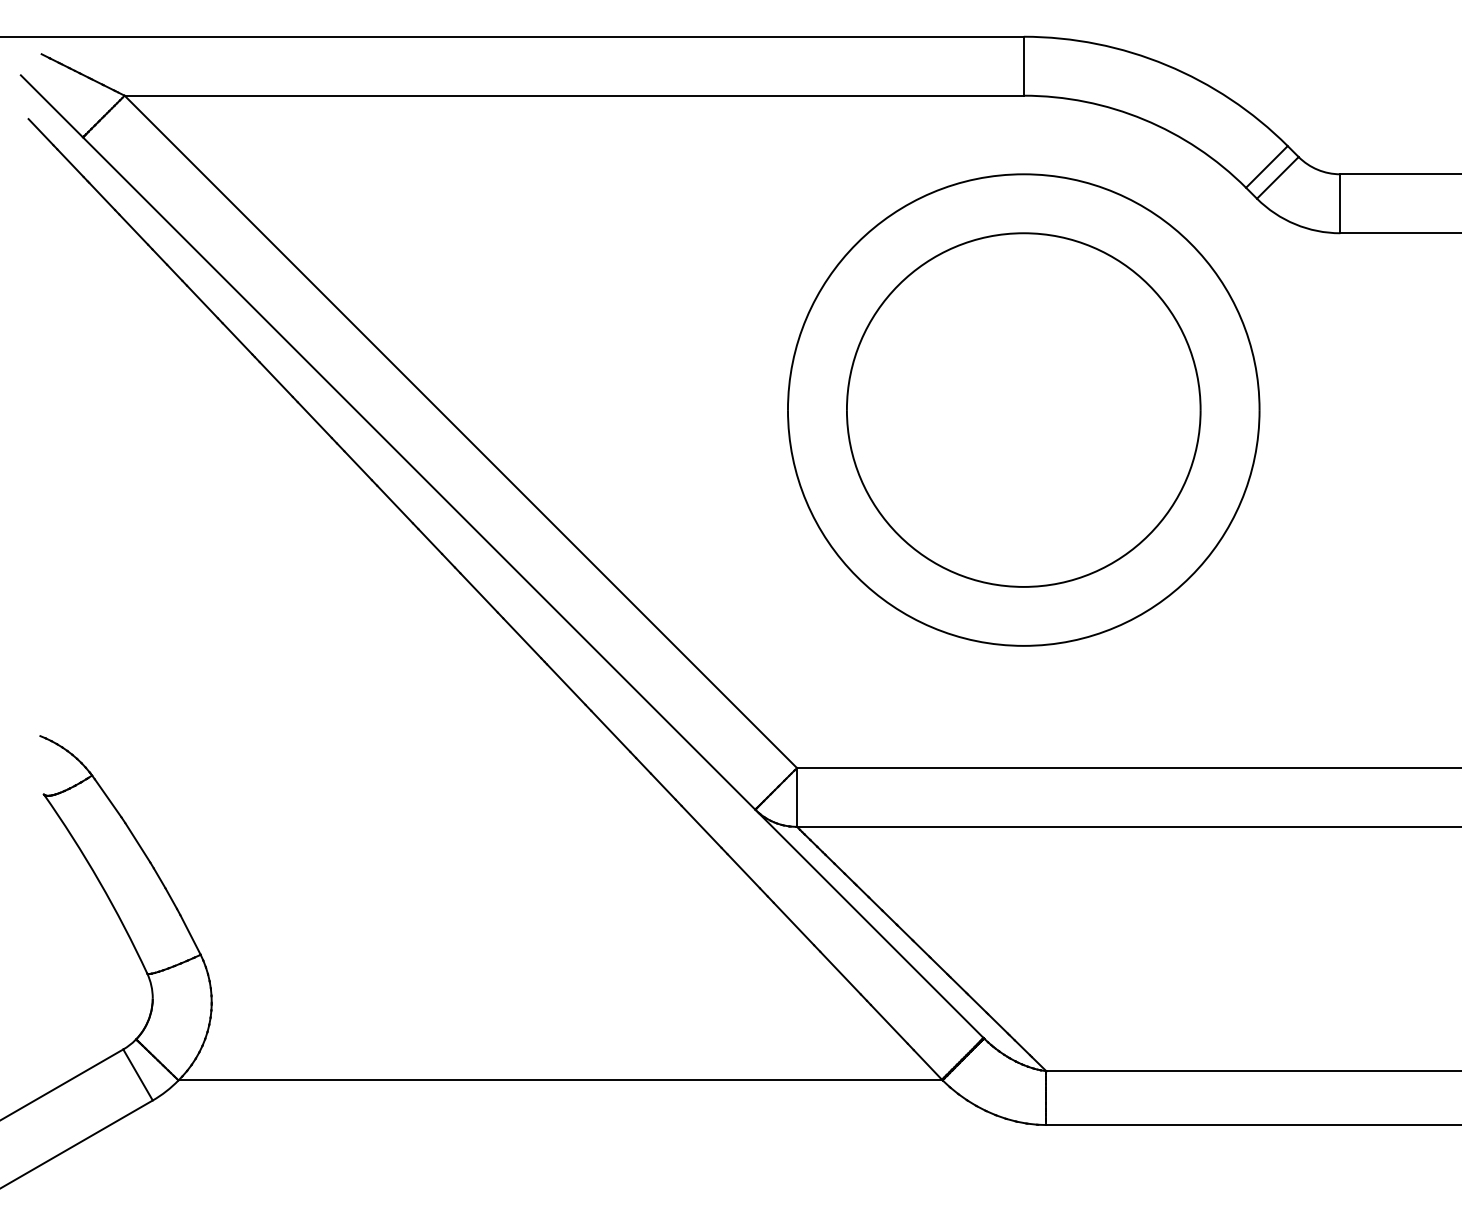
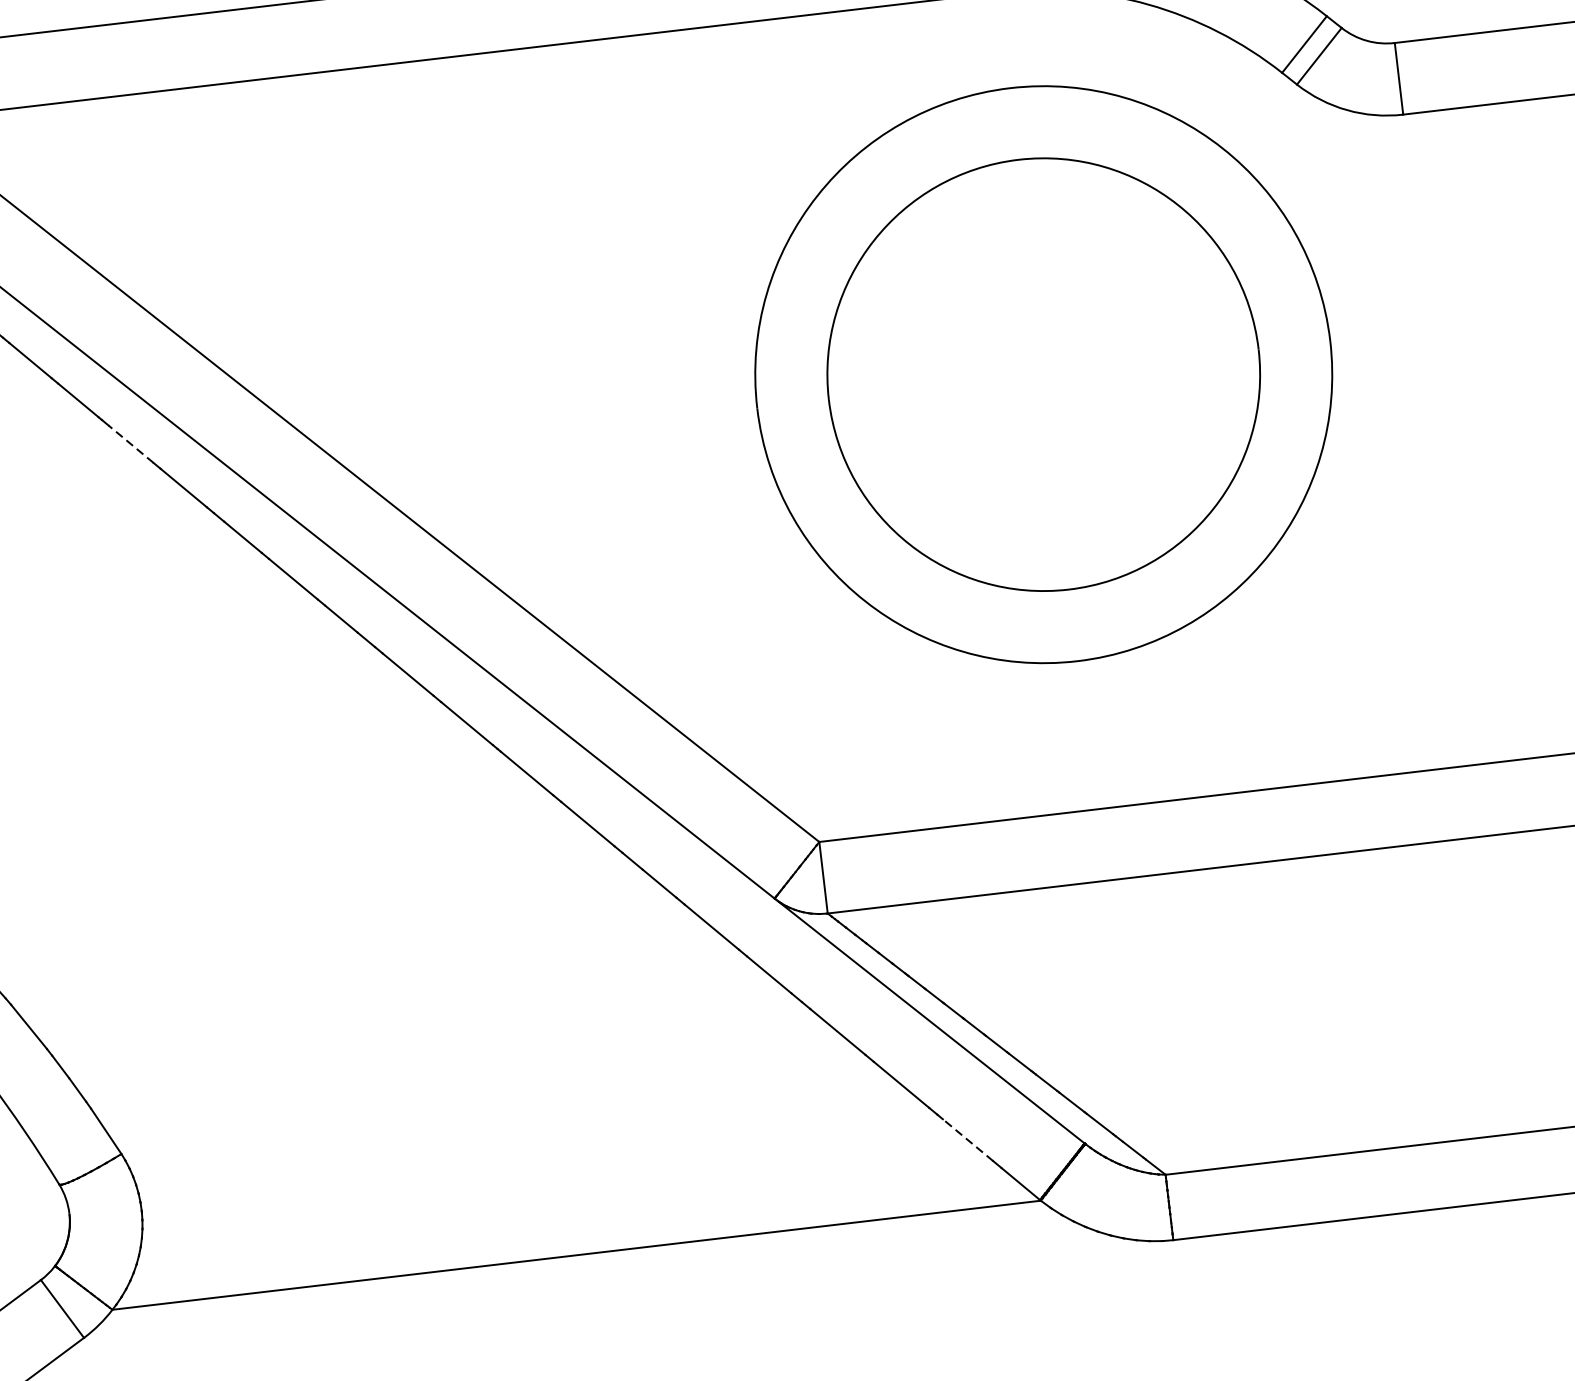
line: (275, 379) -> (130, 444), solid -> dashed
line: (889, 1024) -> (968, 1140), solid -> dashed

